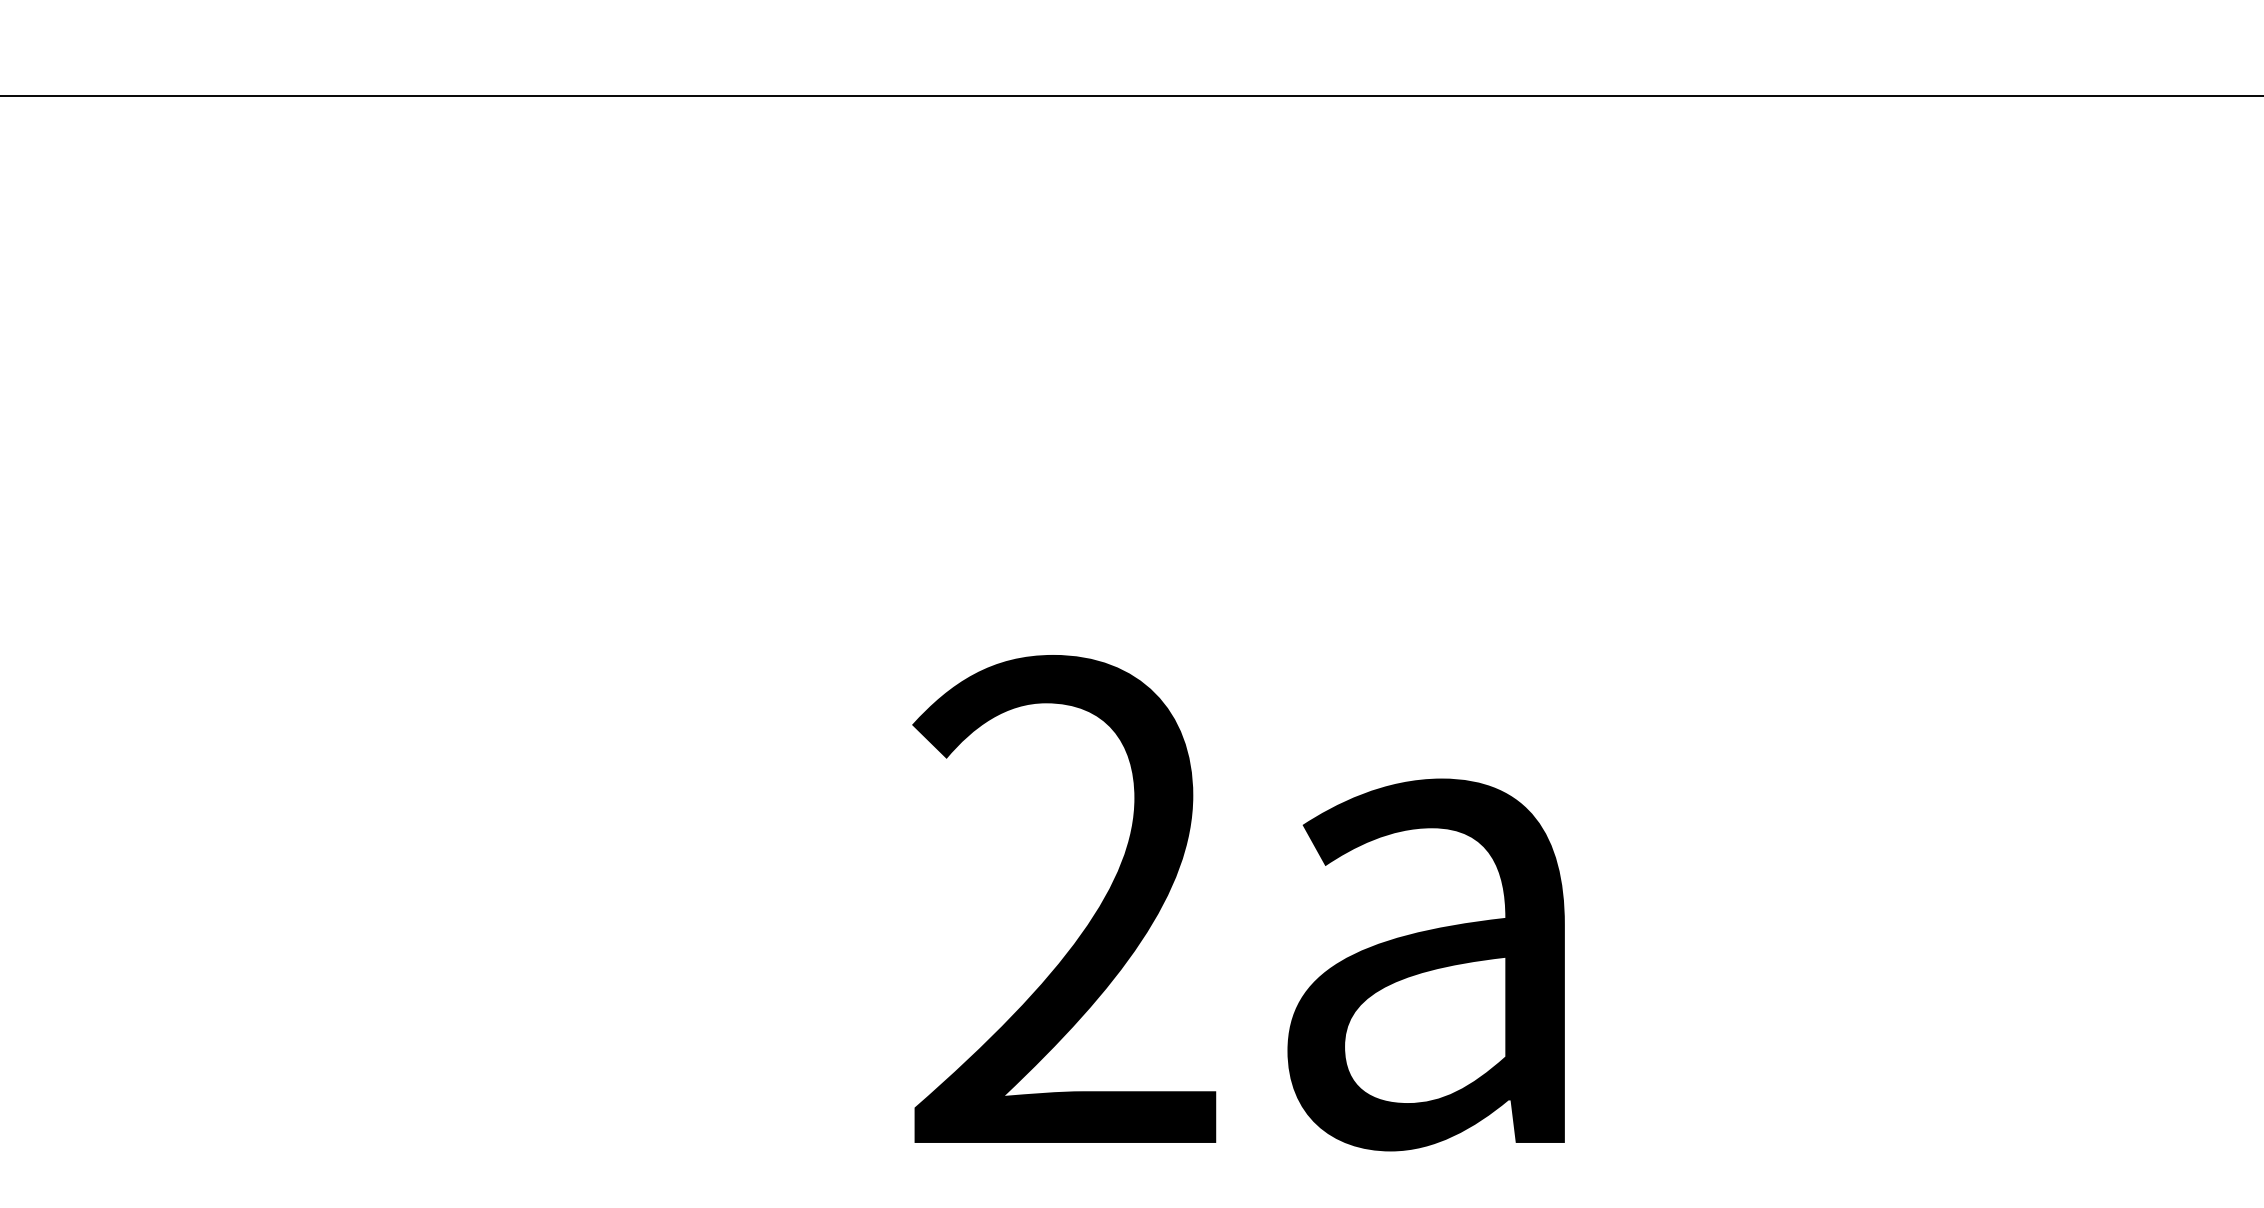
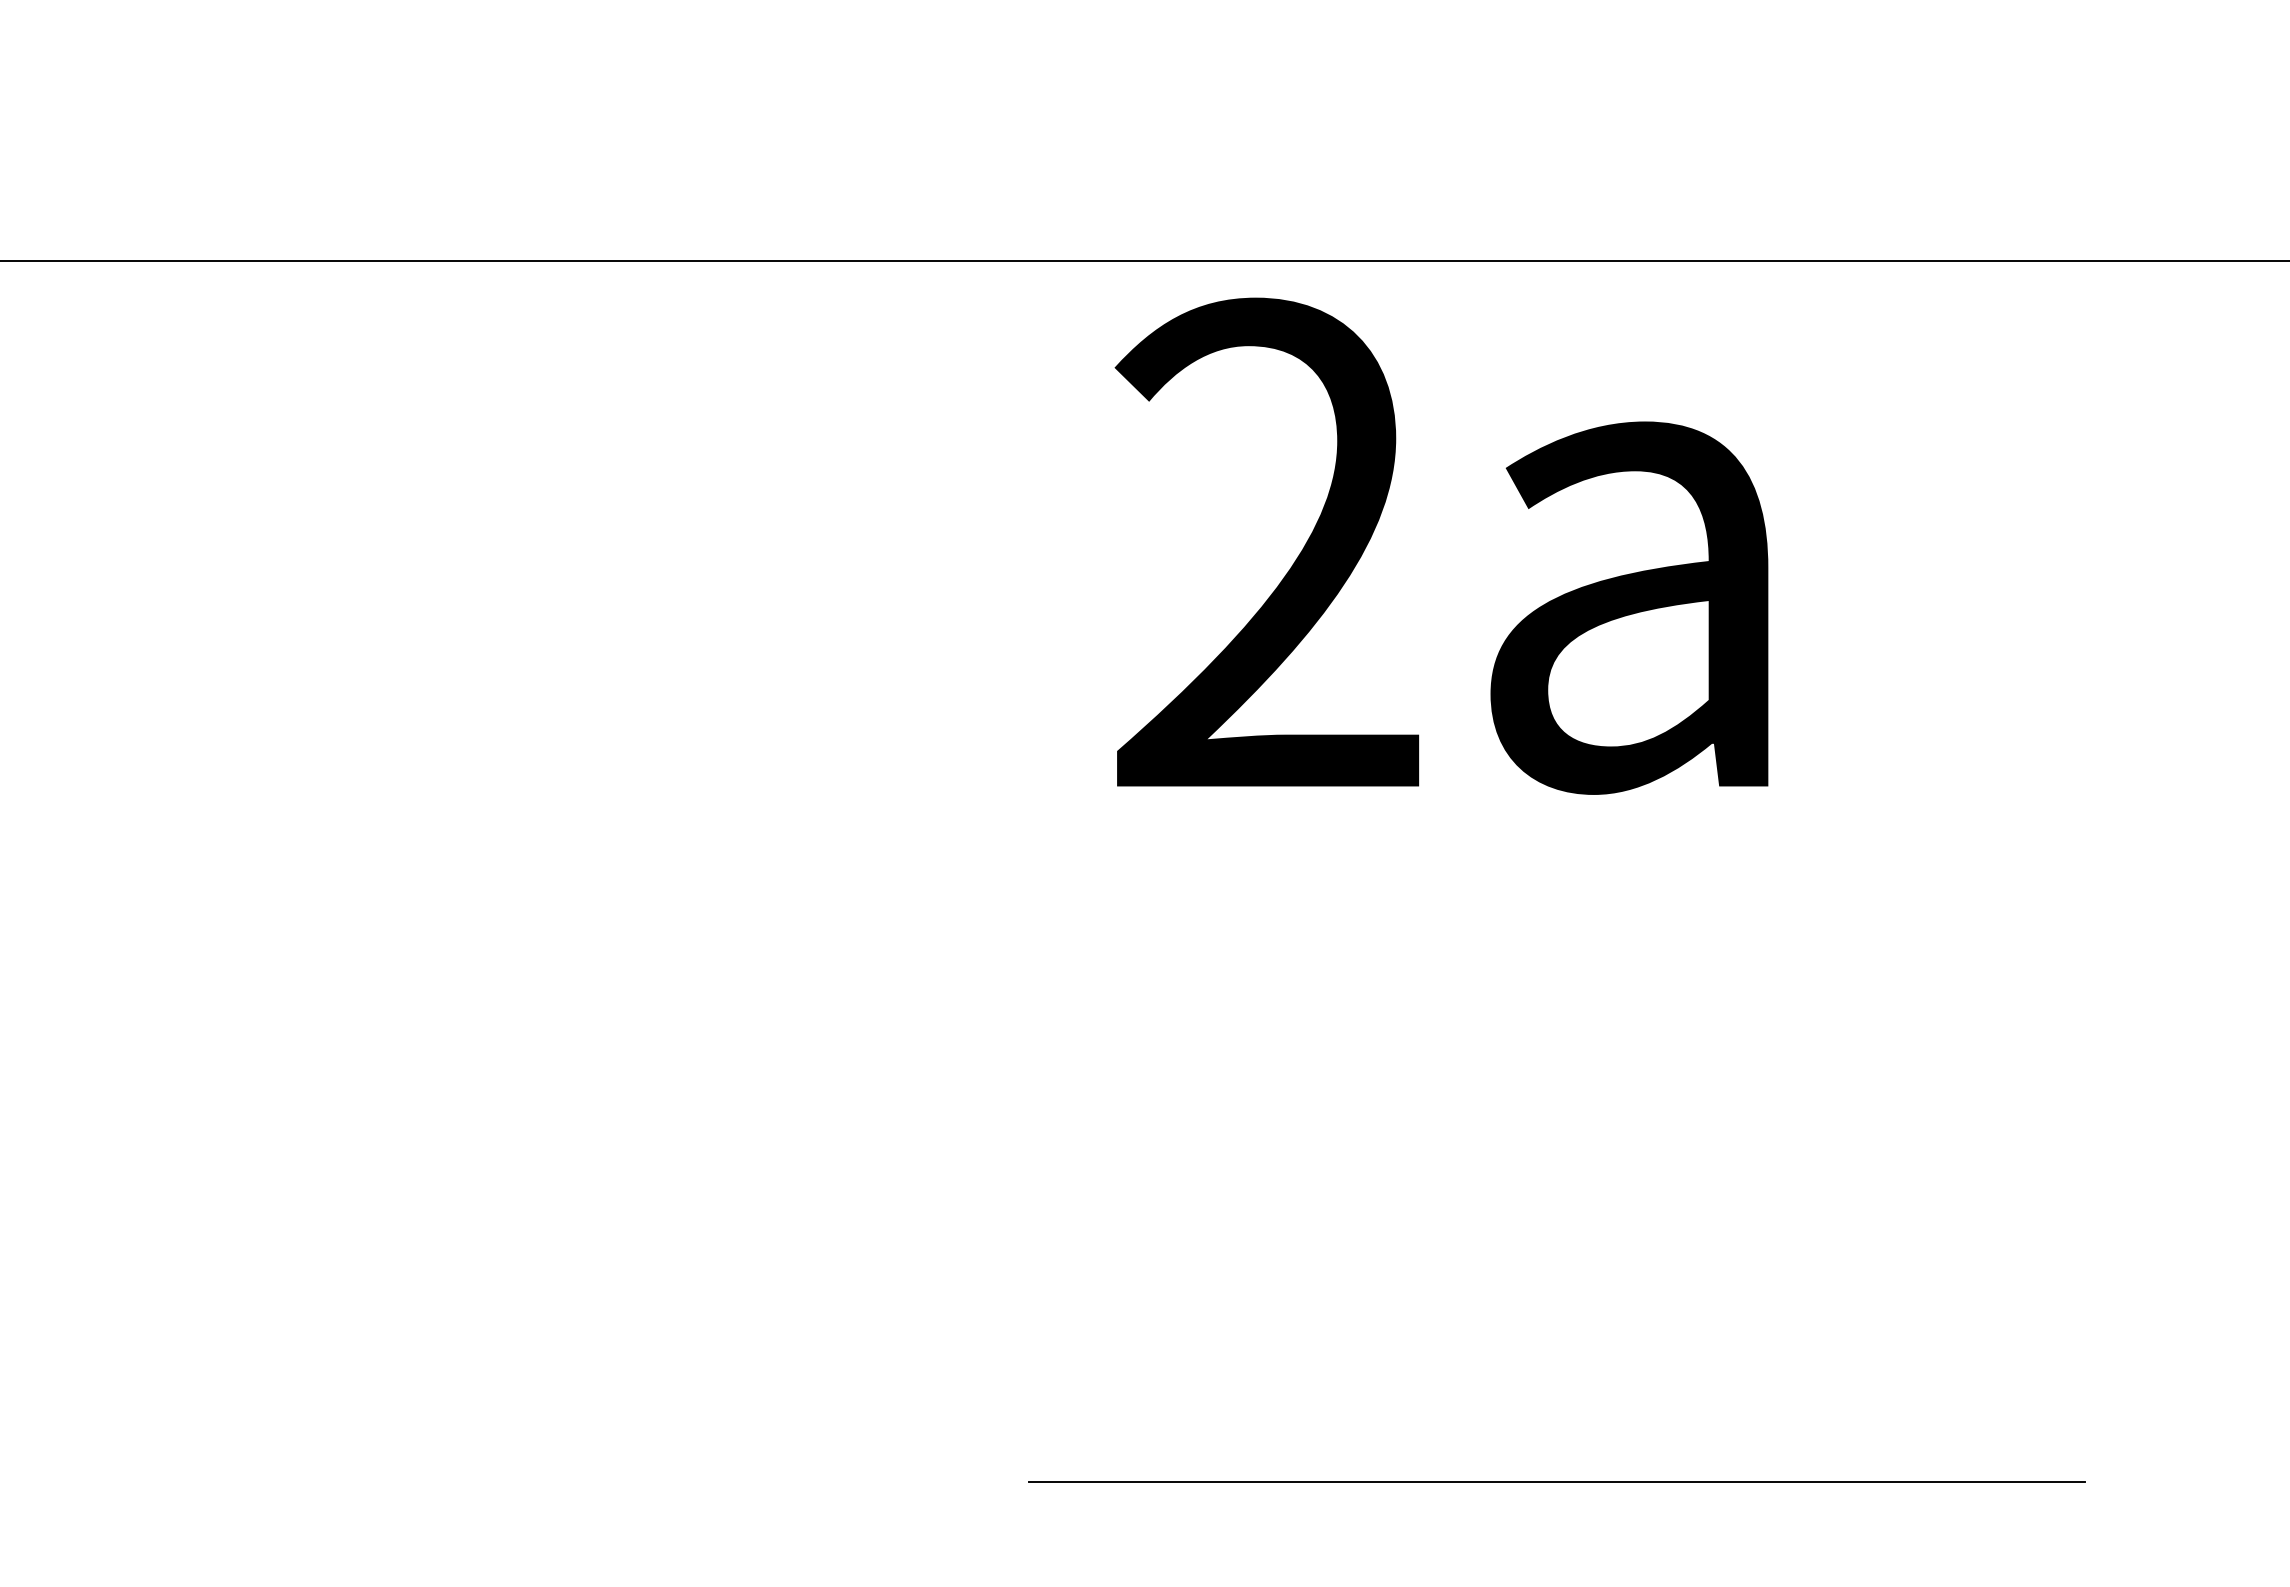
text: (1238, 902) -> (1441, 545), moved

